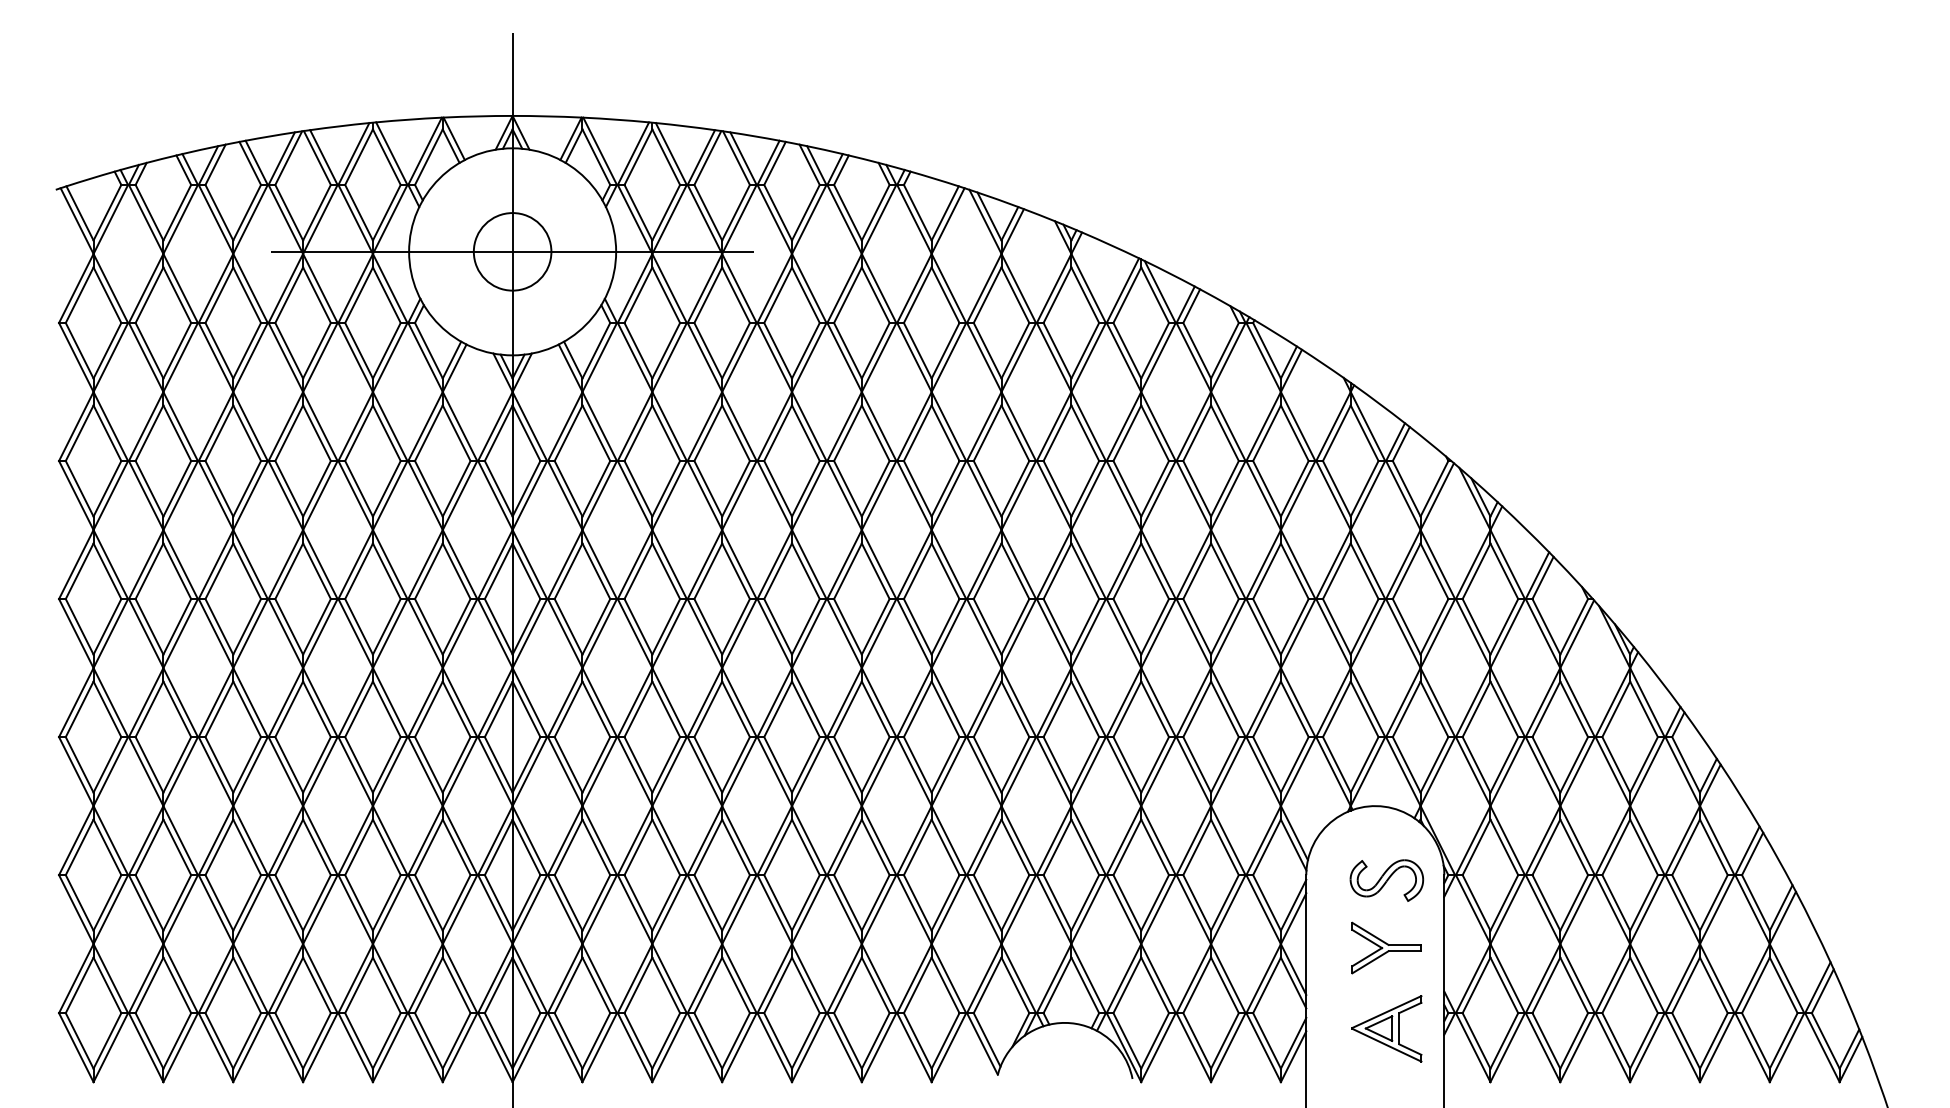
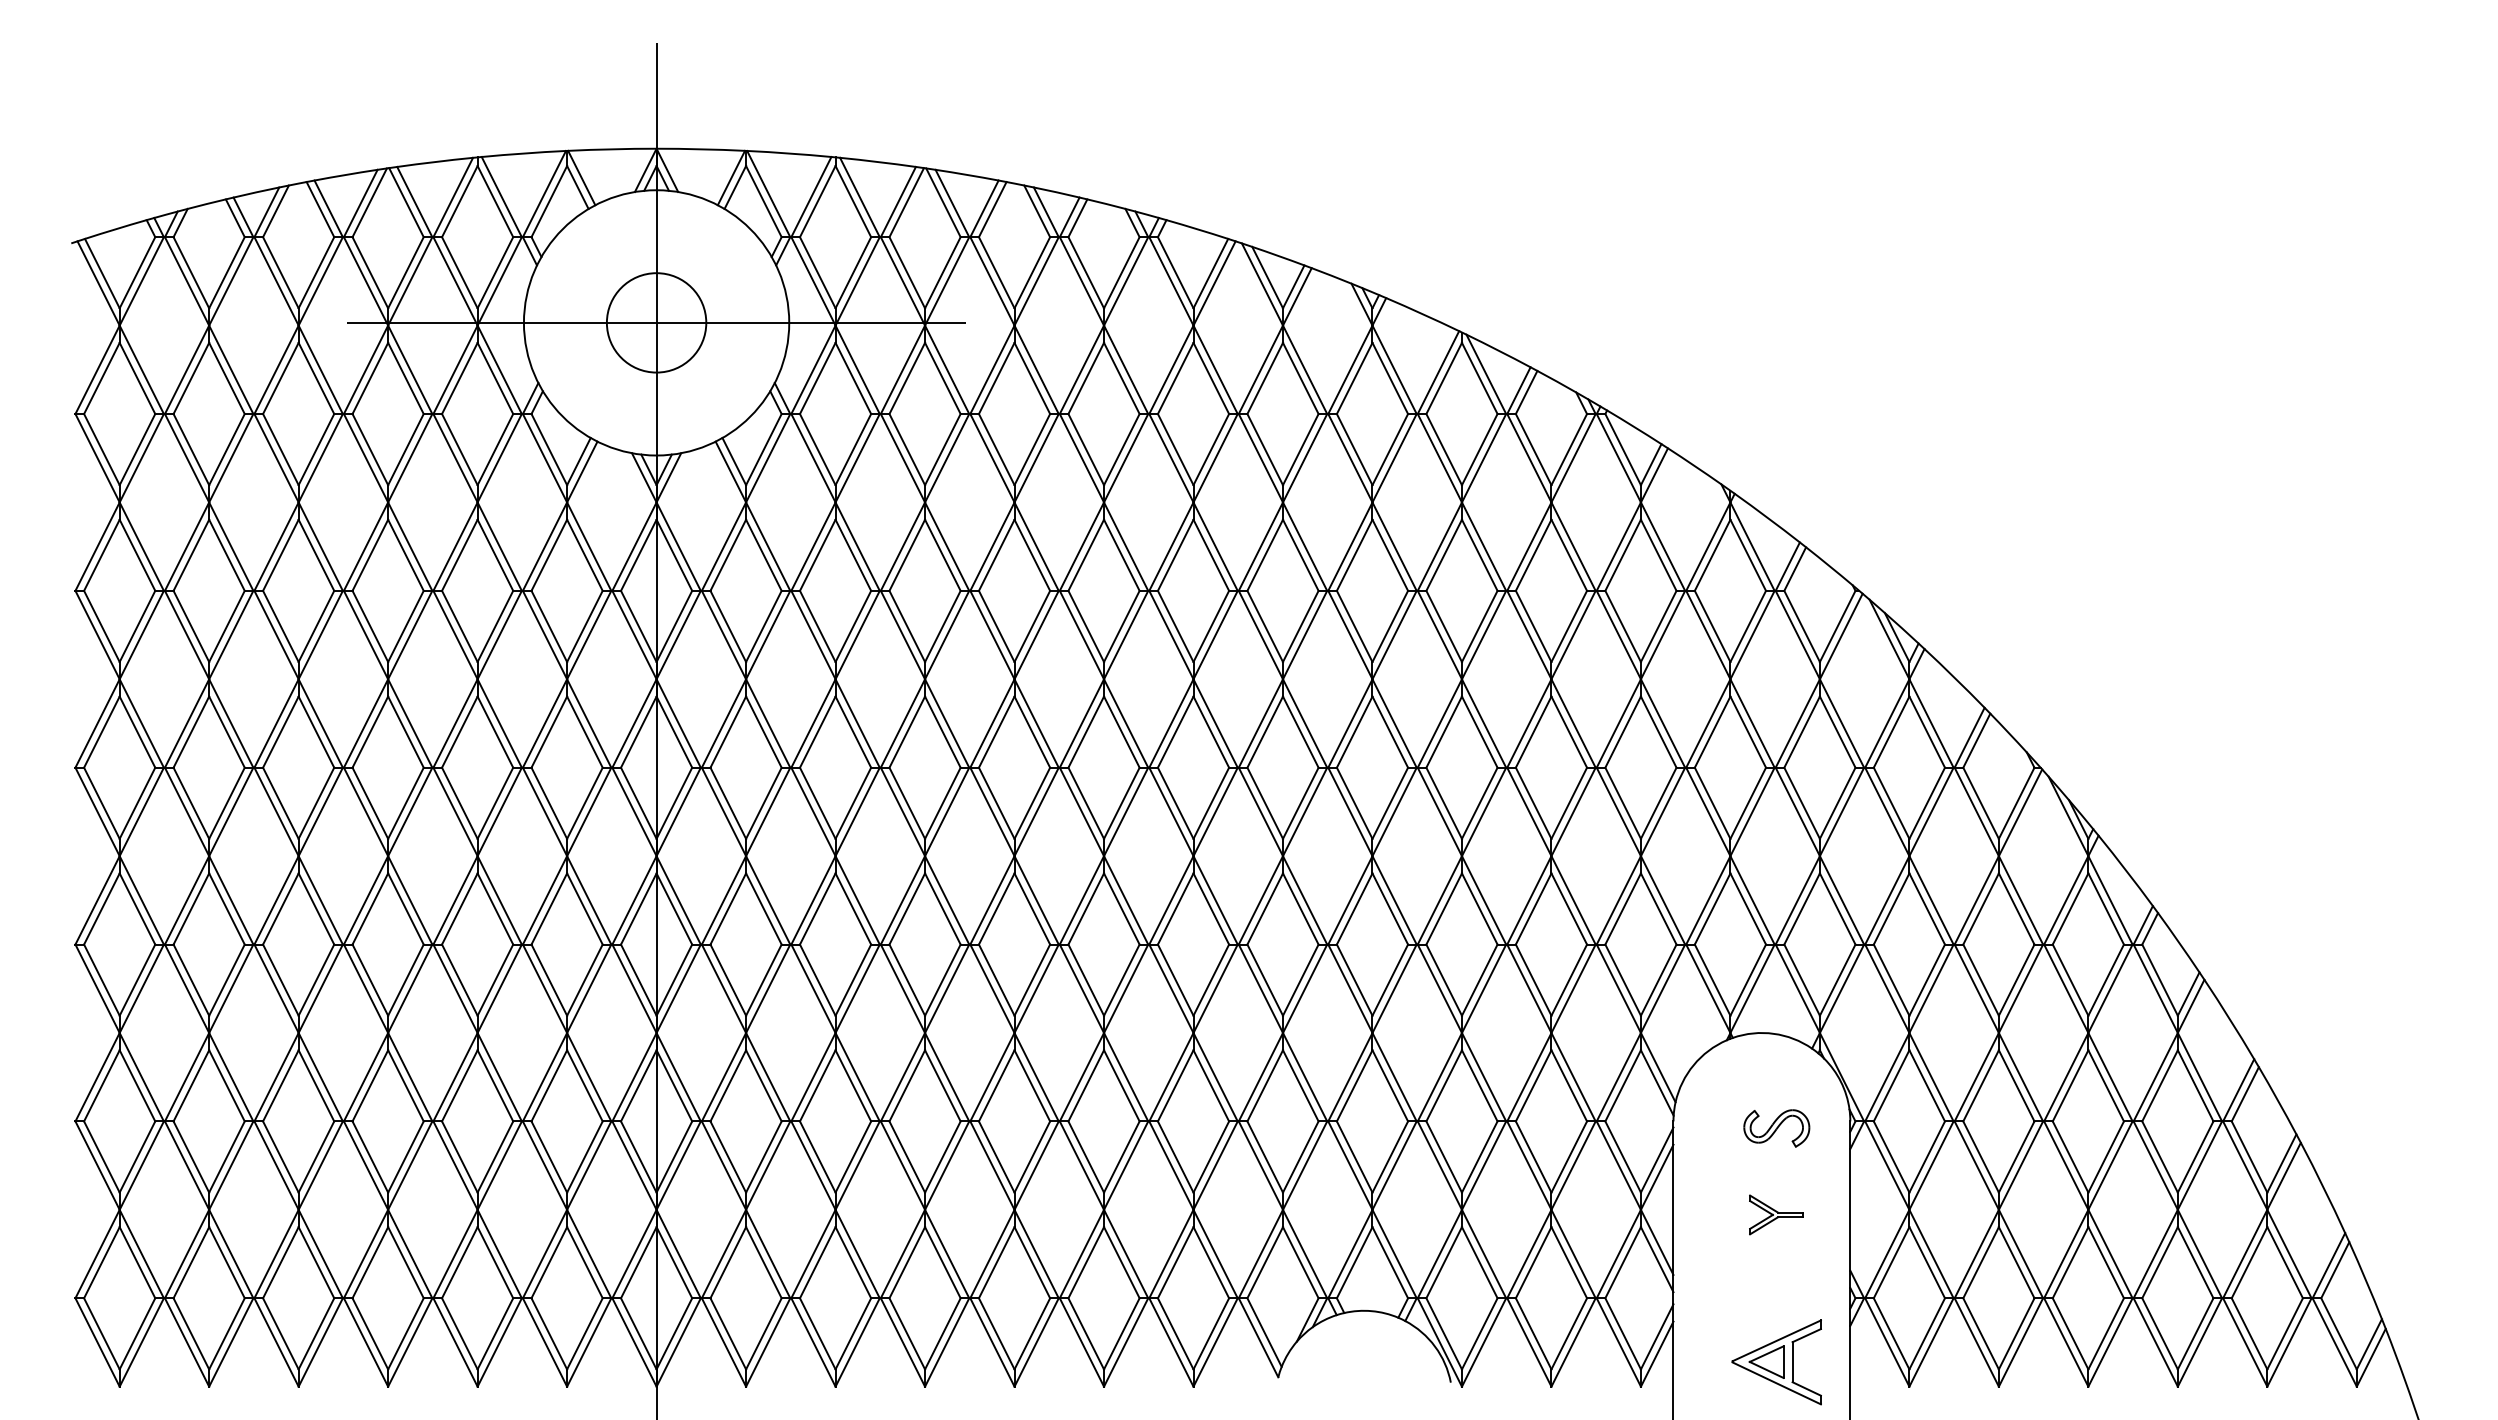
part: (1386, 880) -> (1776, 1128), size x0.7
part: (1386, 947) -> (1776, 1214), size x0.6
part: (1386, 1028) -> (1776, 1362), moved

